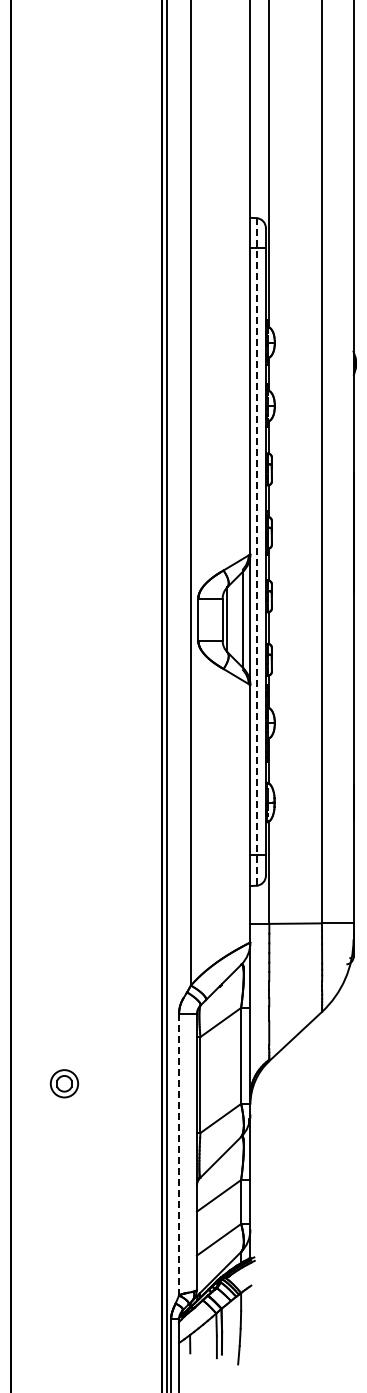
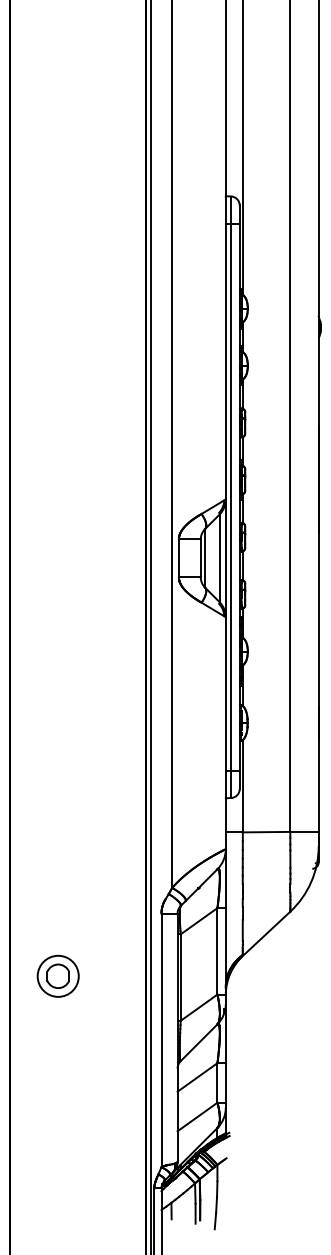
line: (256, 551) -> (231, 496), dashed -> solid
part: (64, 1083) -> (58, 976), size x1.67
line: (179, 1154) -> (161, 1040), dashed -> solid

